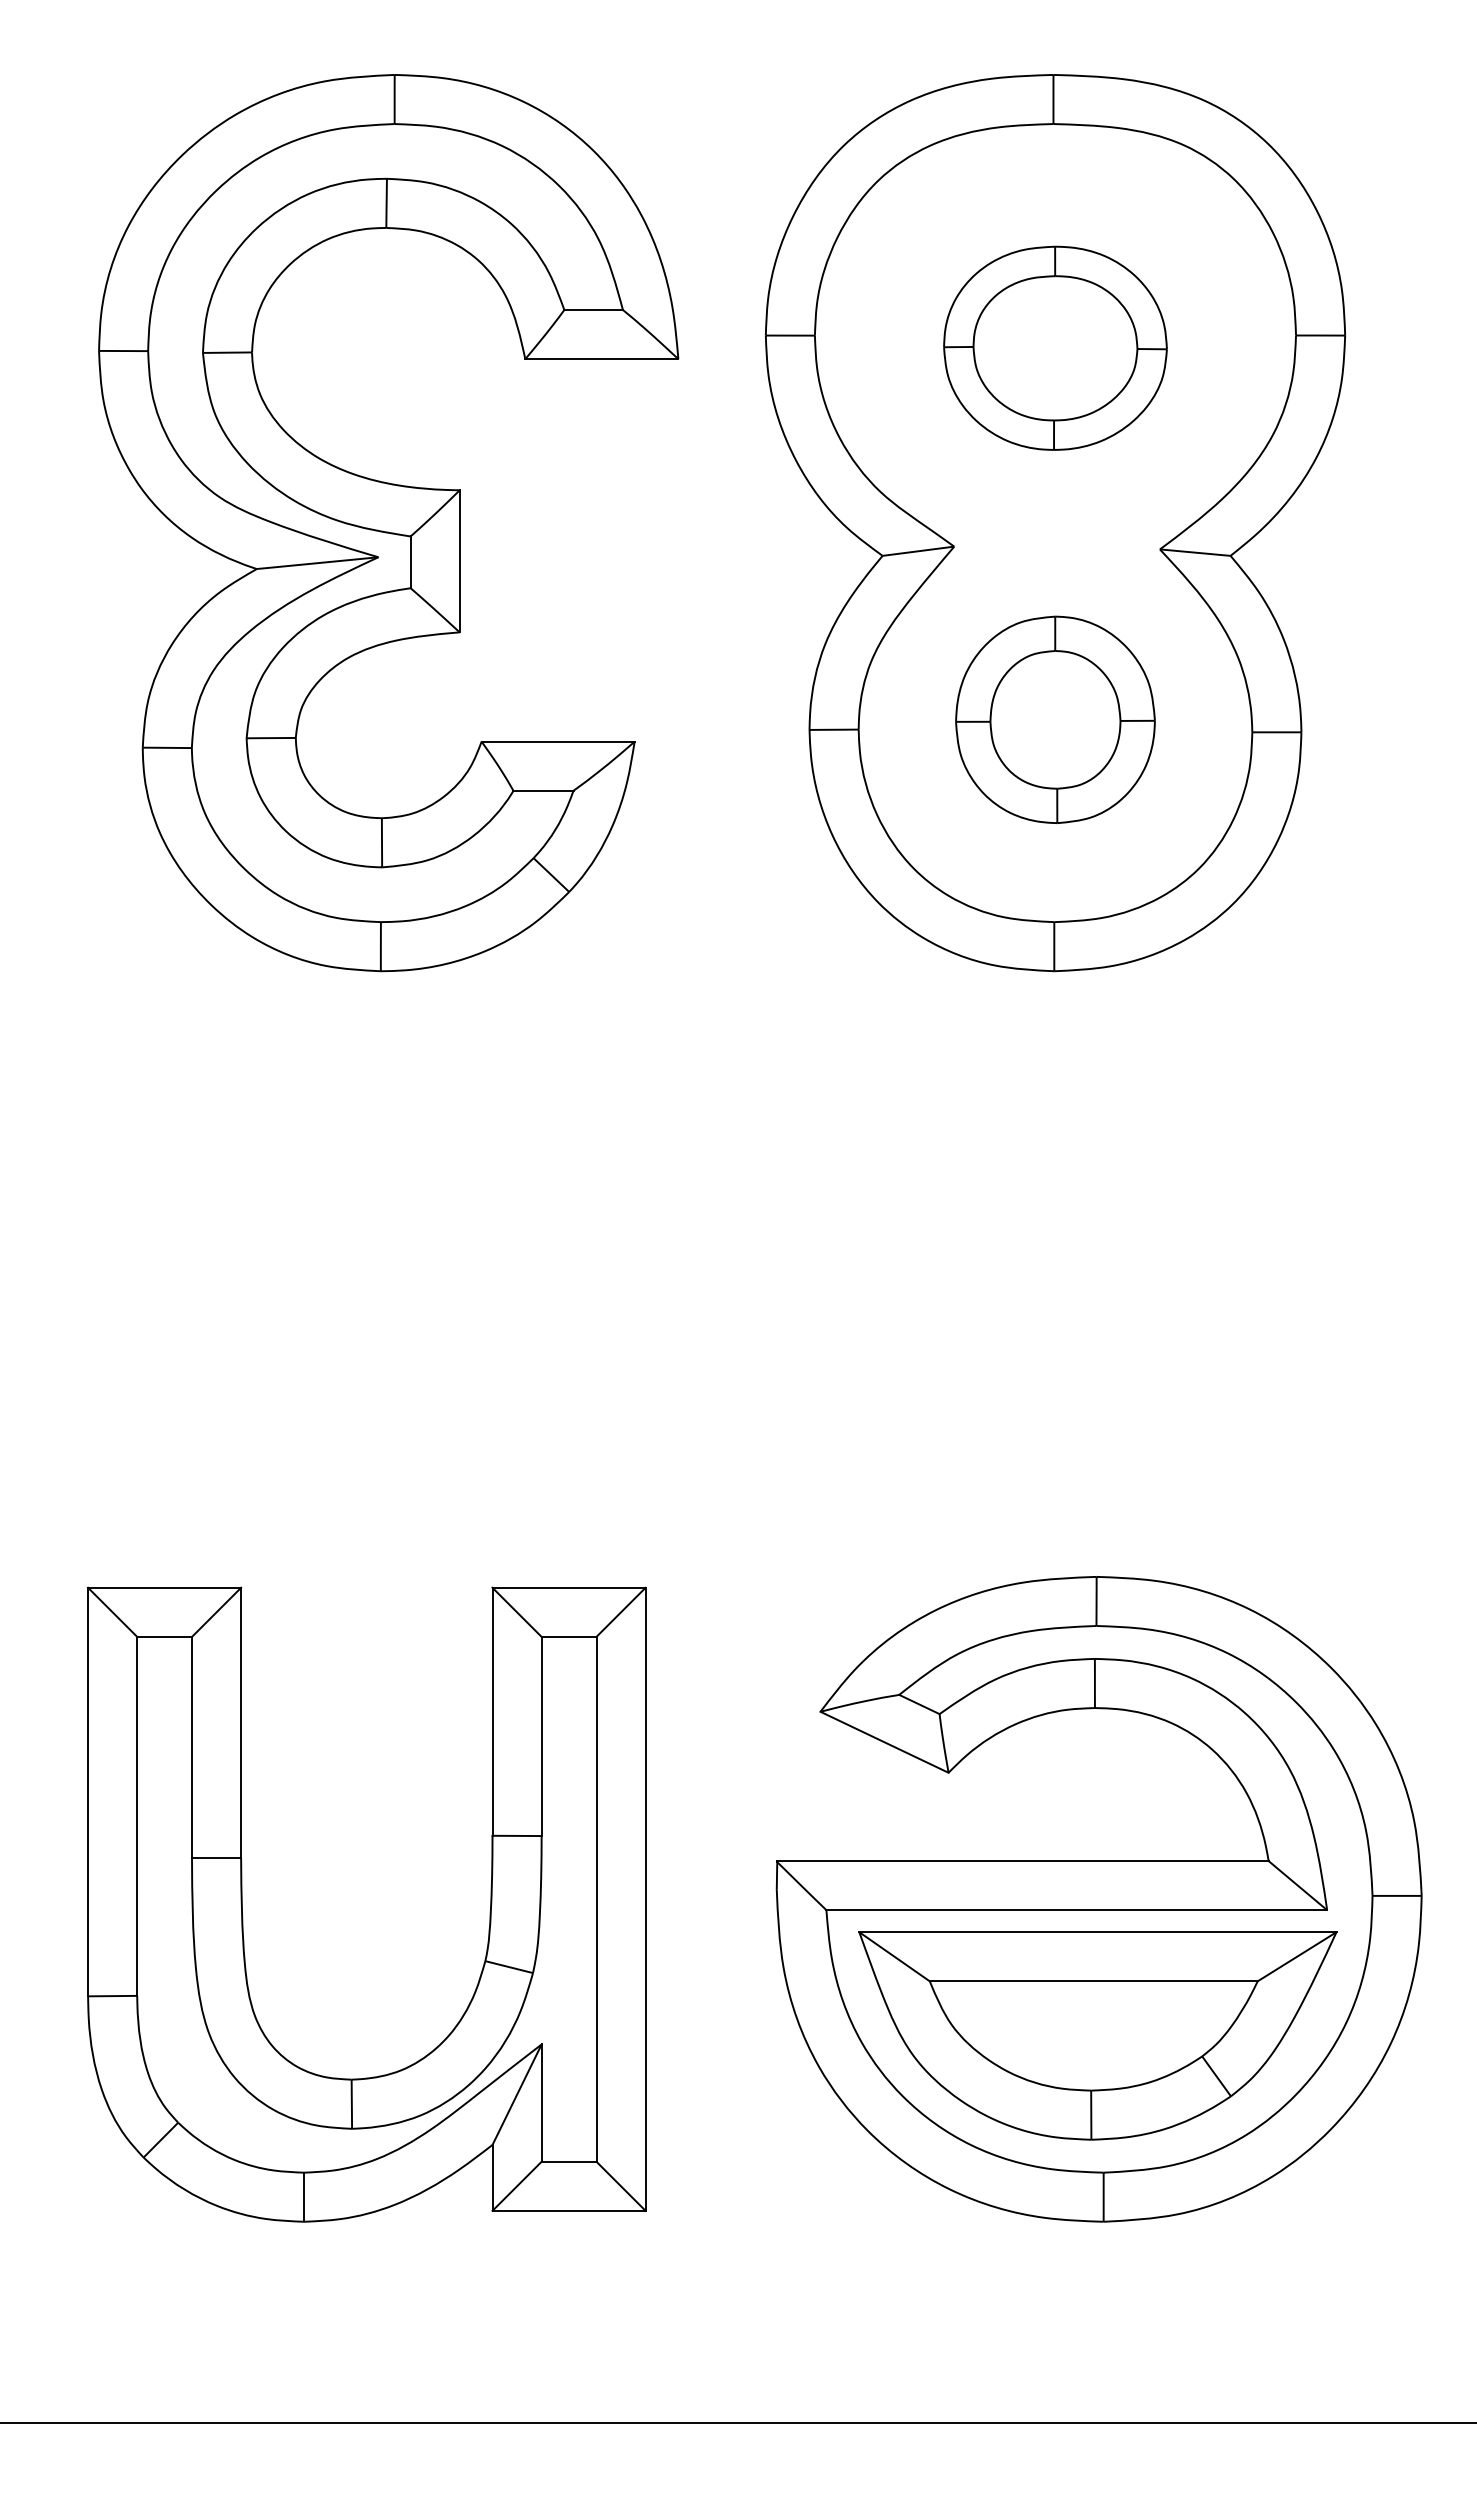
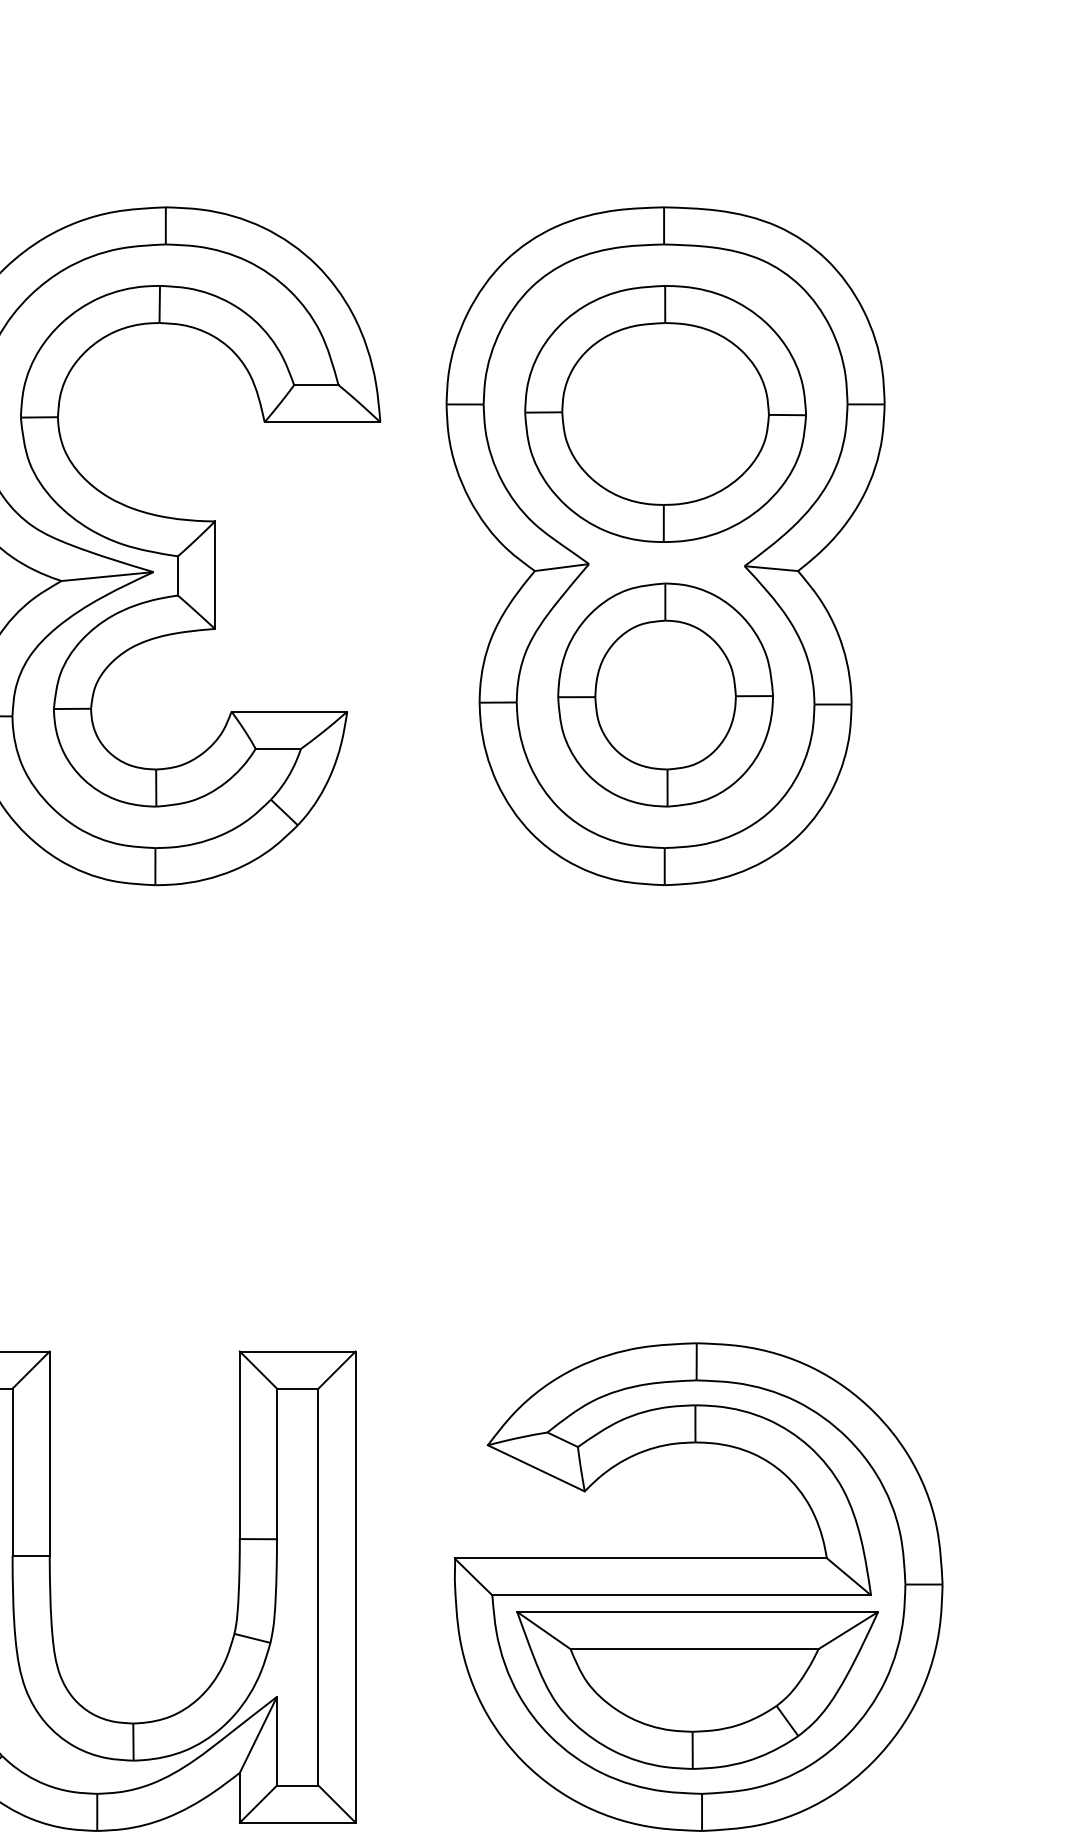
part: (1055, 348) -> (665, 414), size x1.67
part: (1055, 719) -> (665, 694), size x1.43

